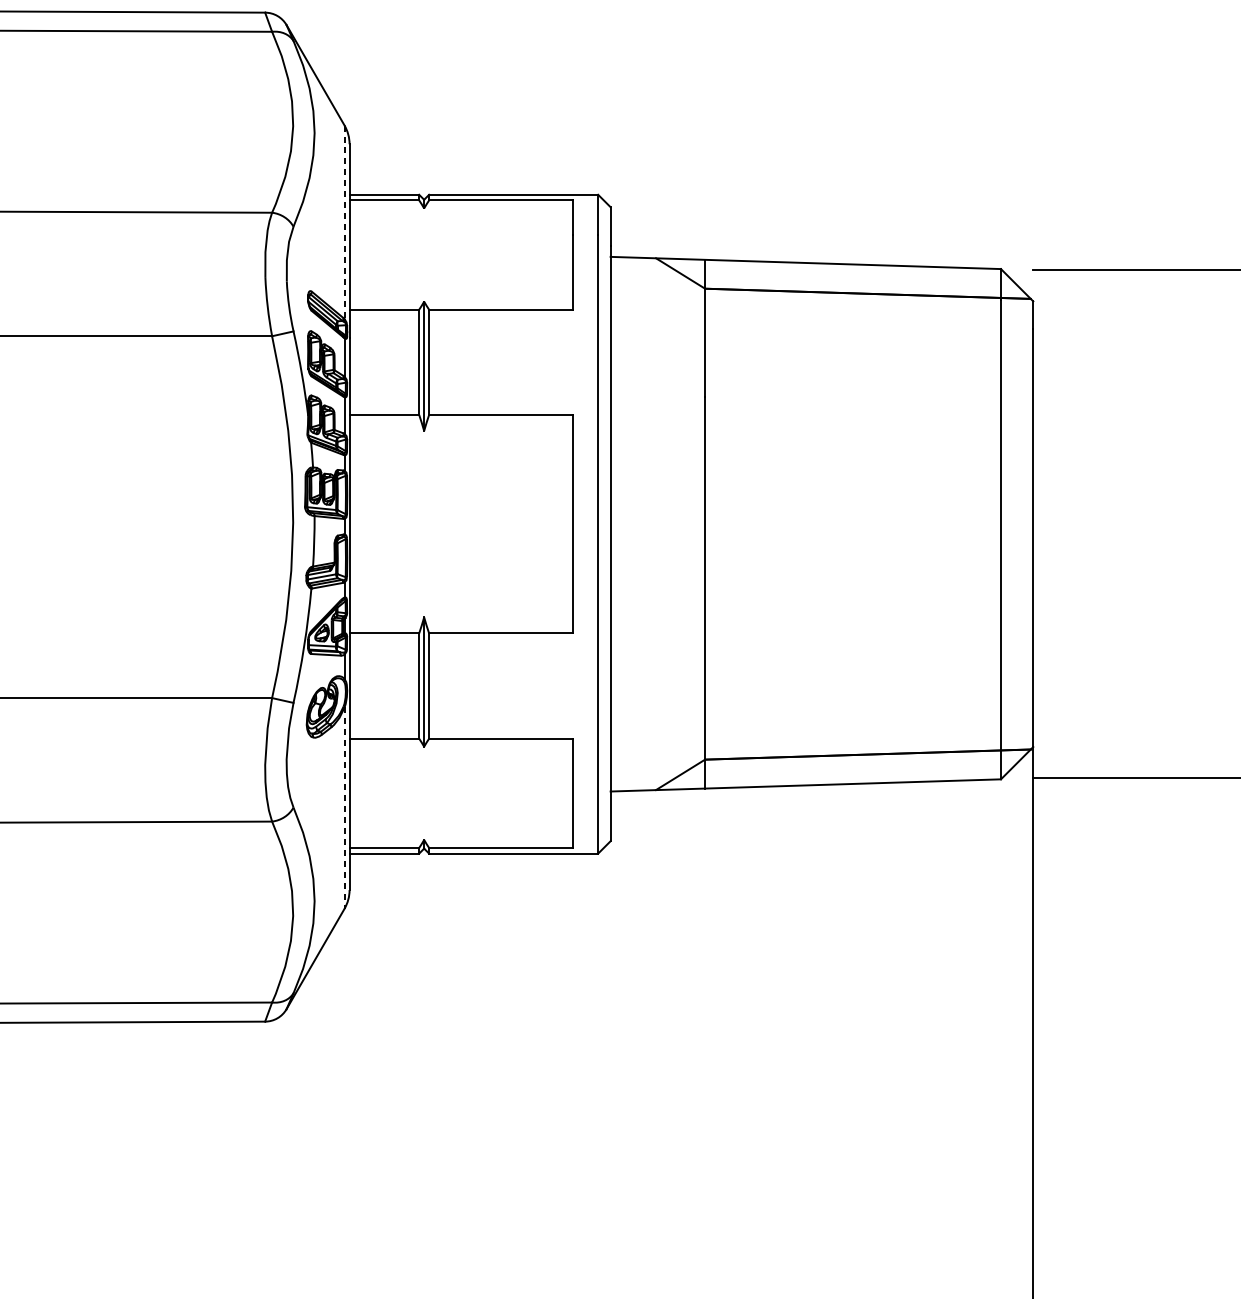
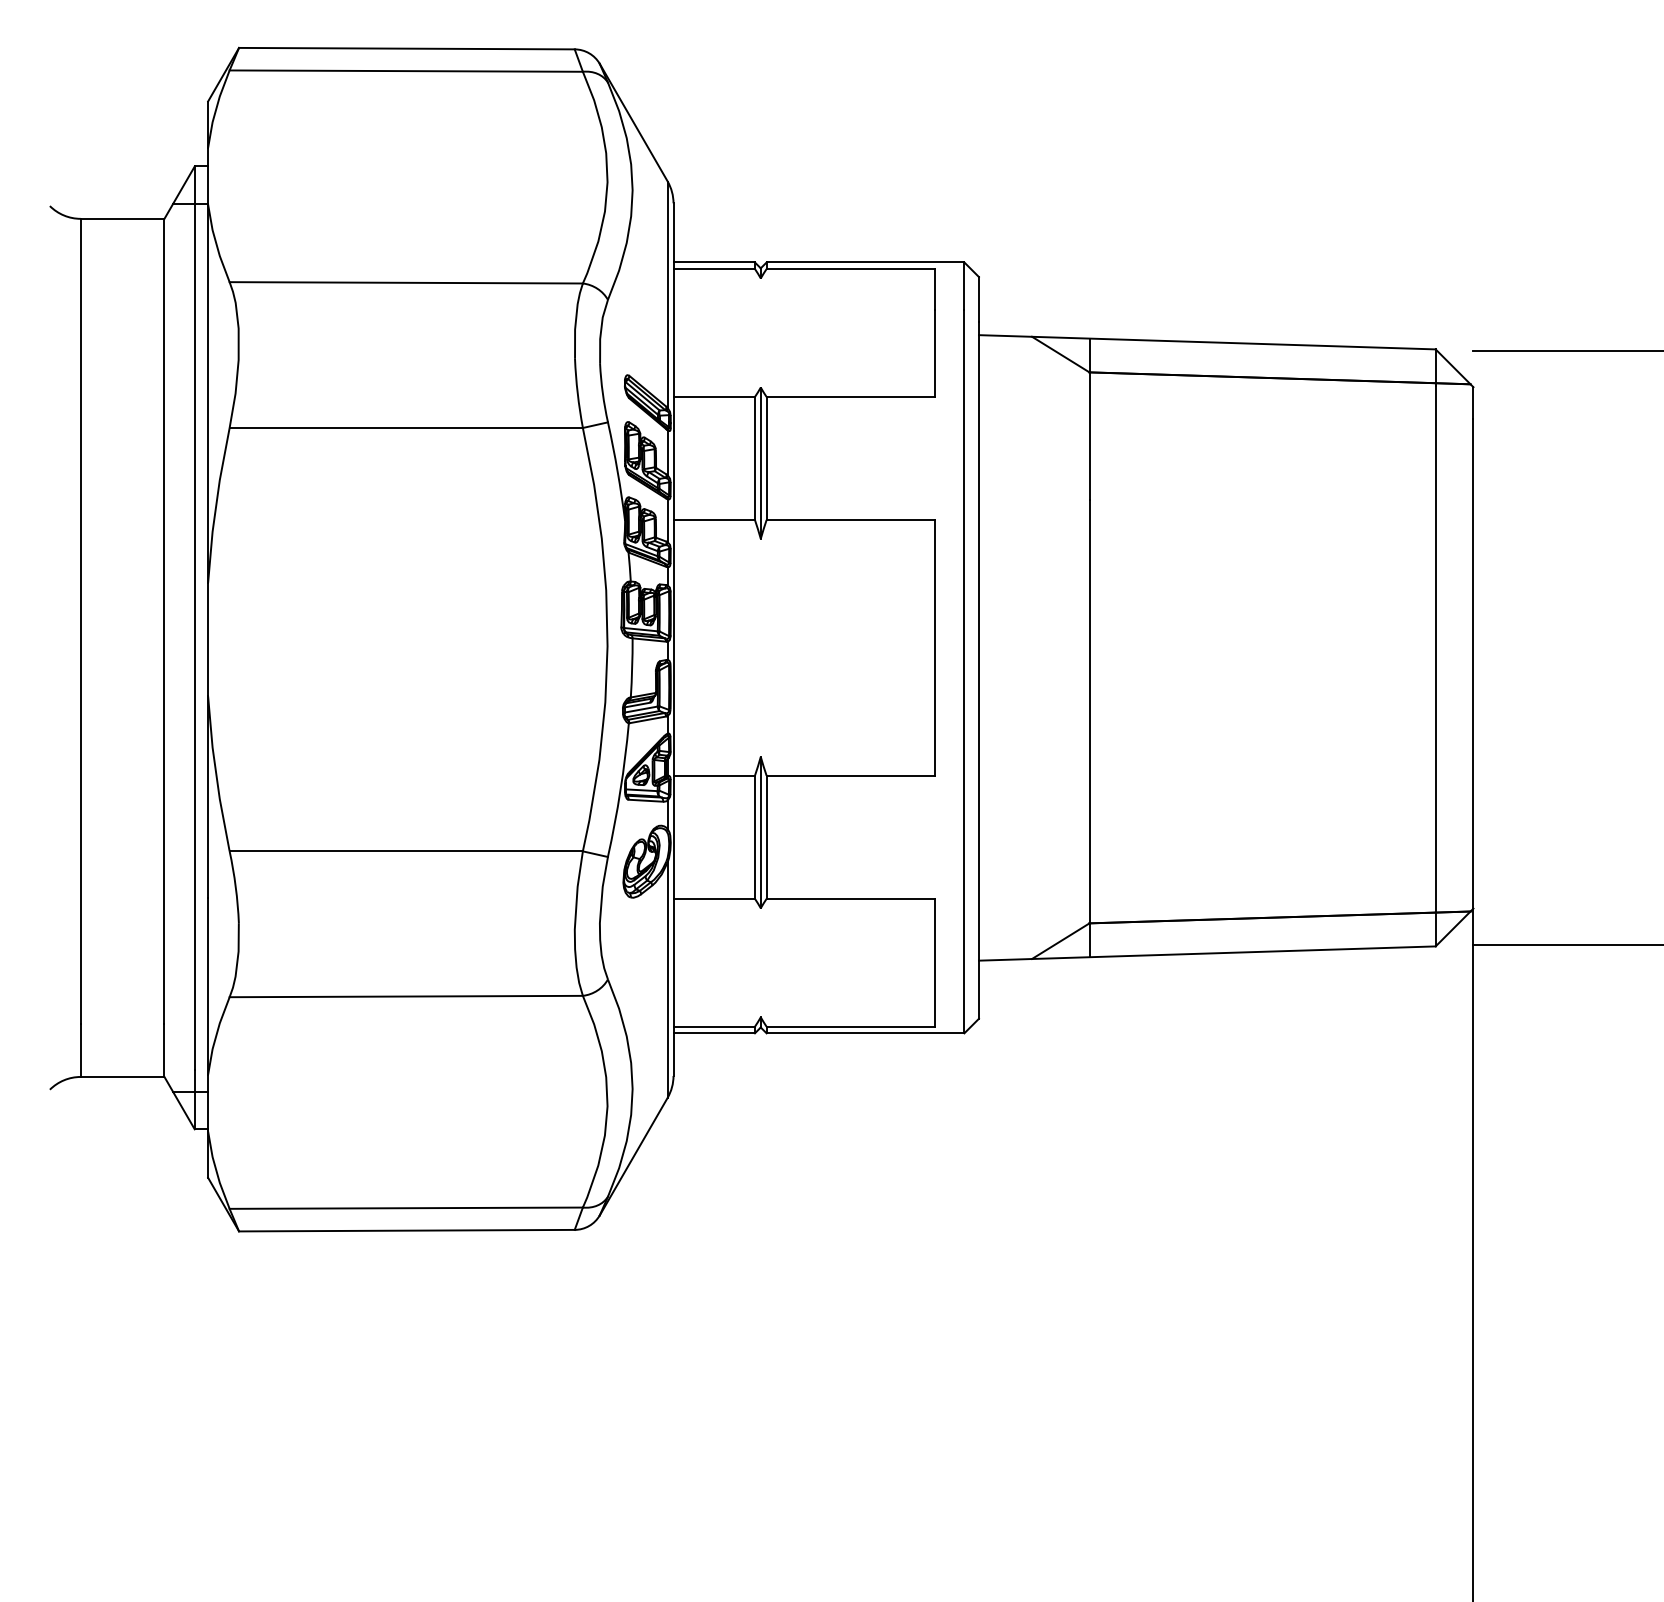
line: (344, 223) -> (667, 295), dashed -> solid
line: (344, 808) -> (667, 980), dashed -> solid

